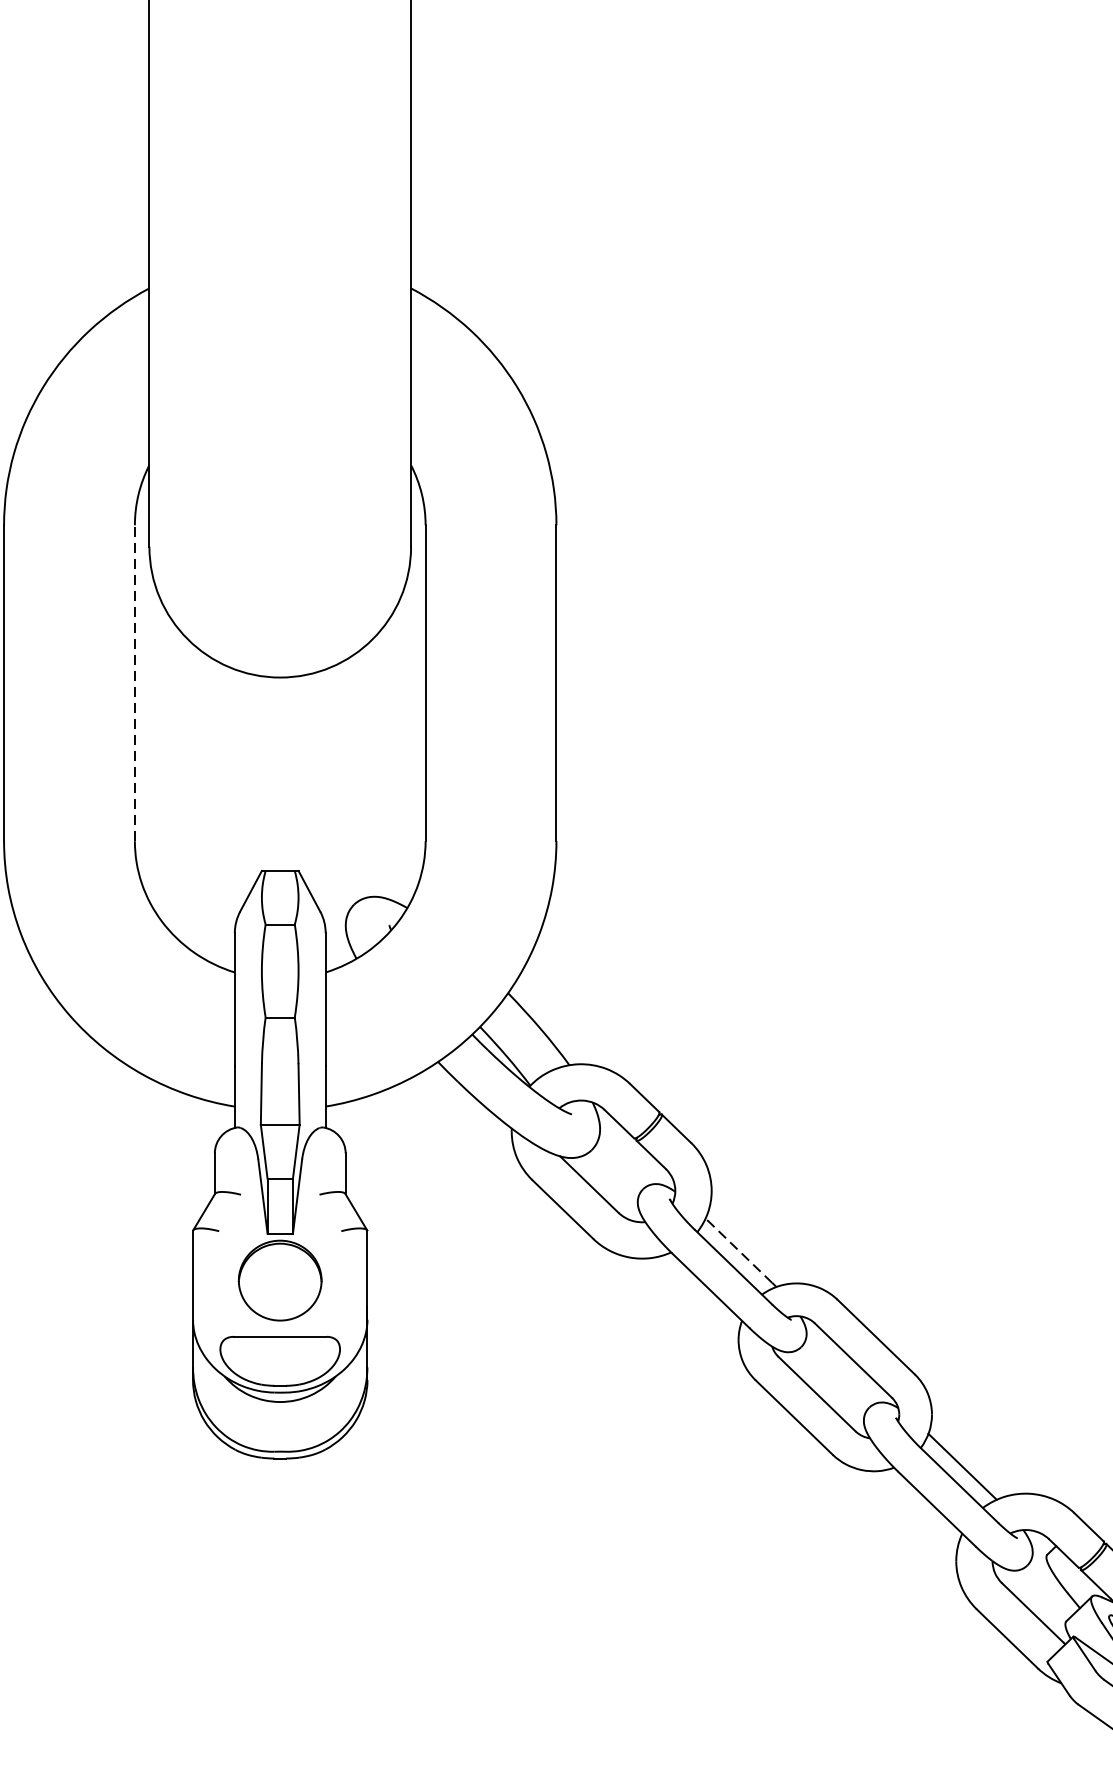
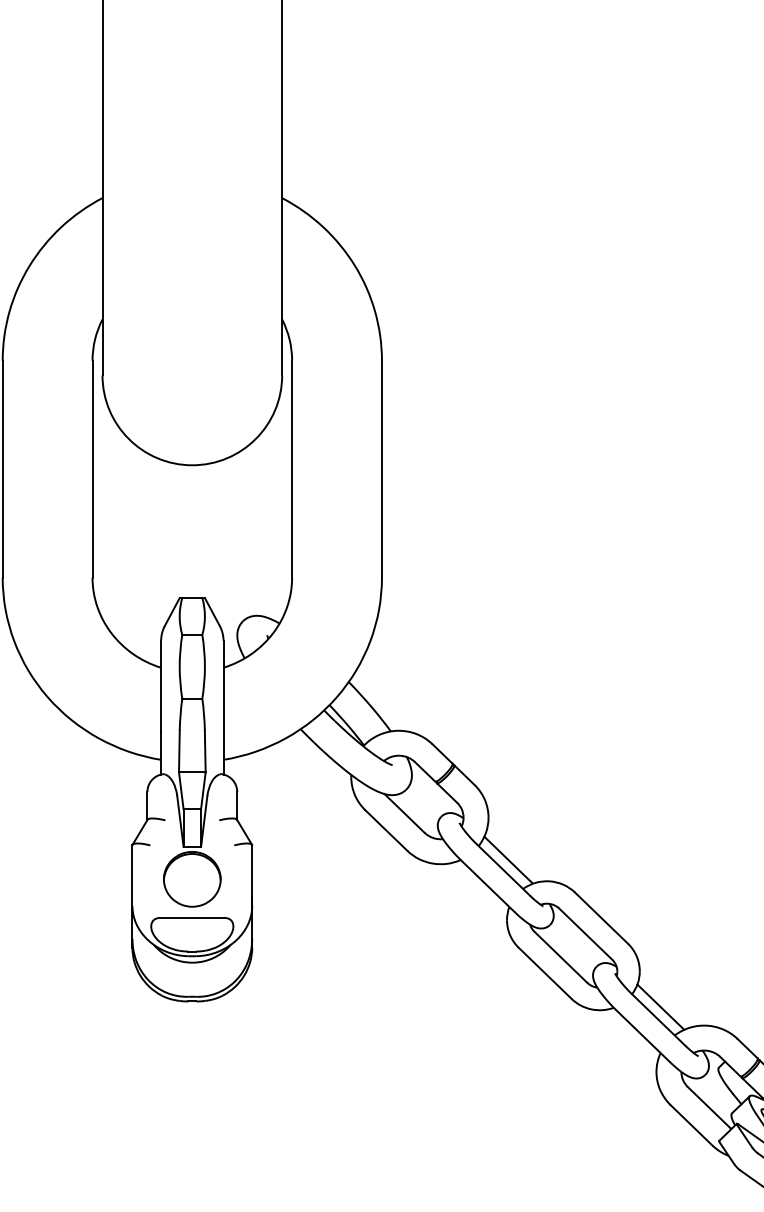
line: (134, 682) -> (92, 468), dashed -> solid
line: (739, 1250) -> (507, 858), dashed -> solid

